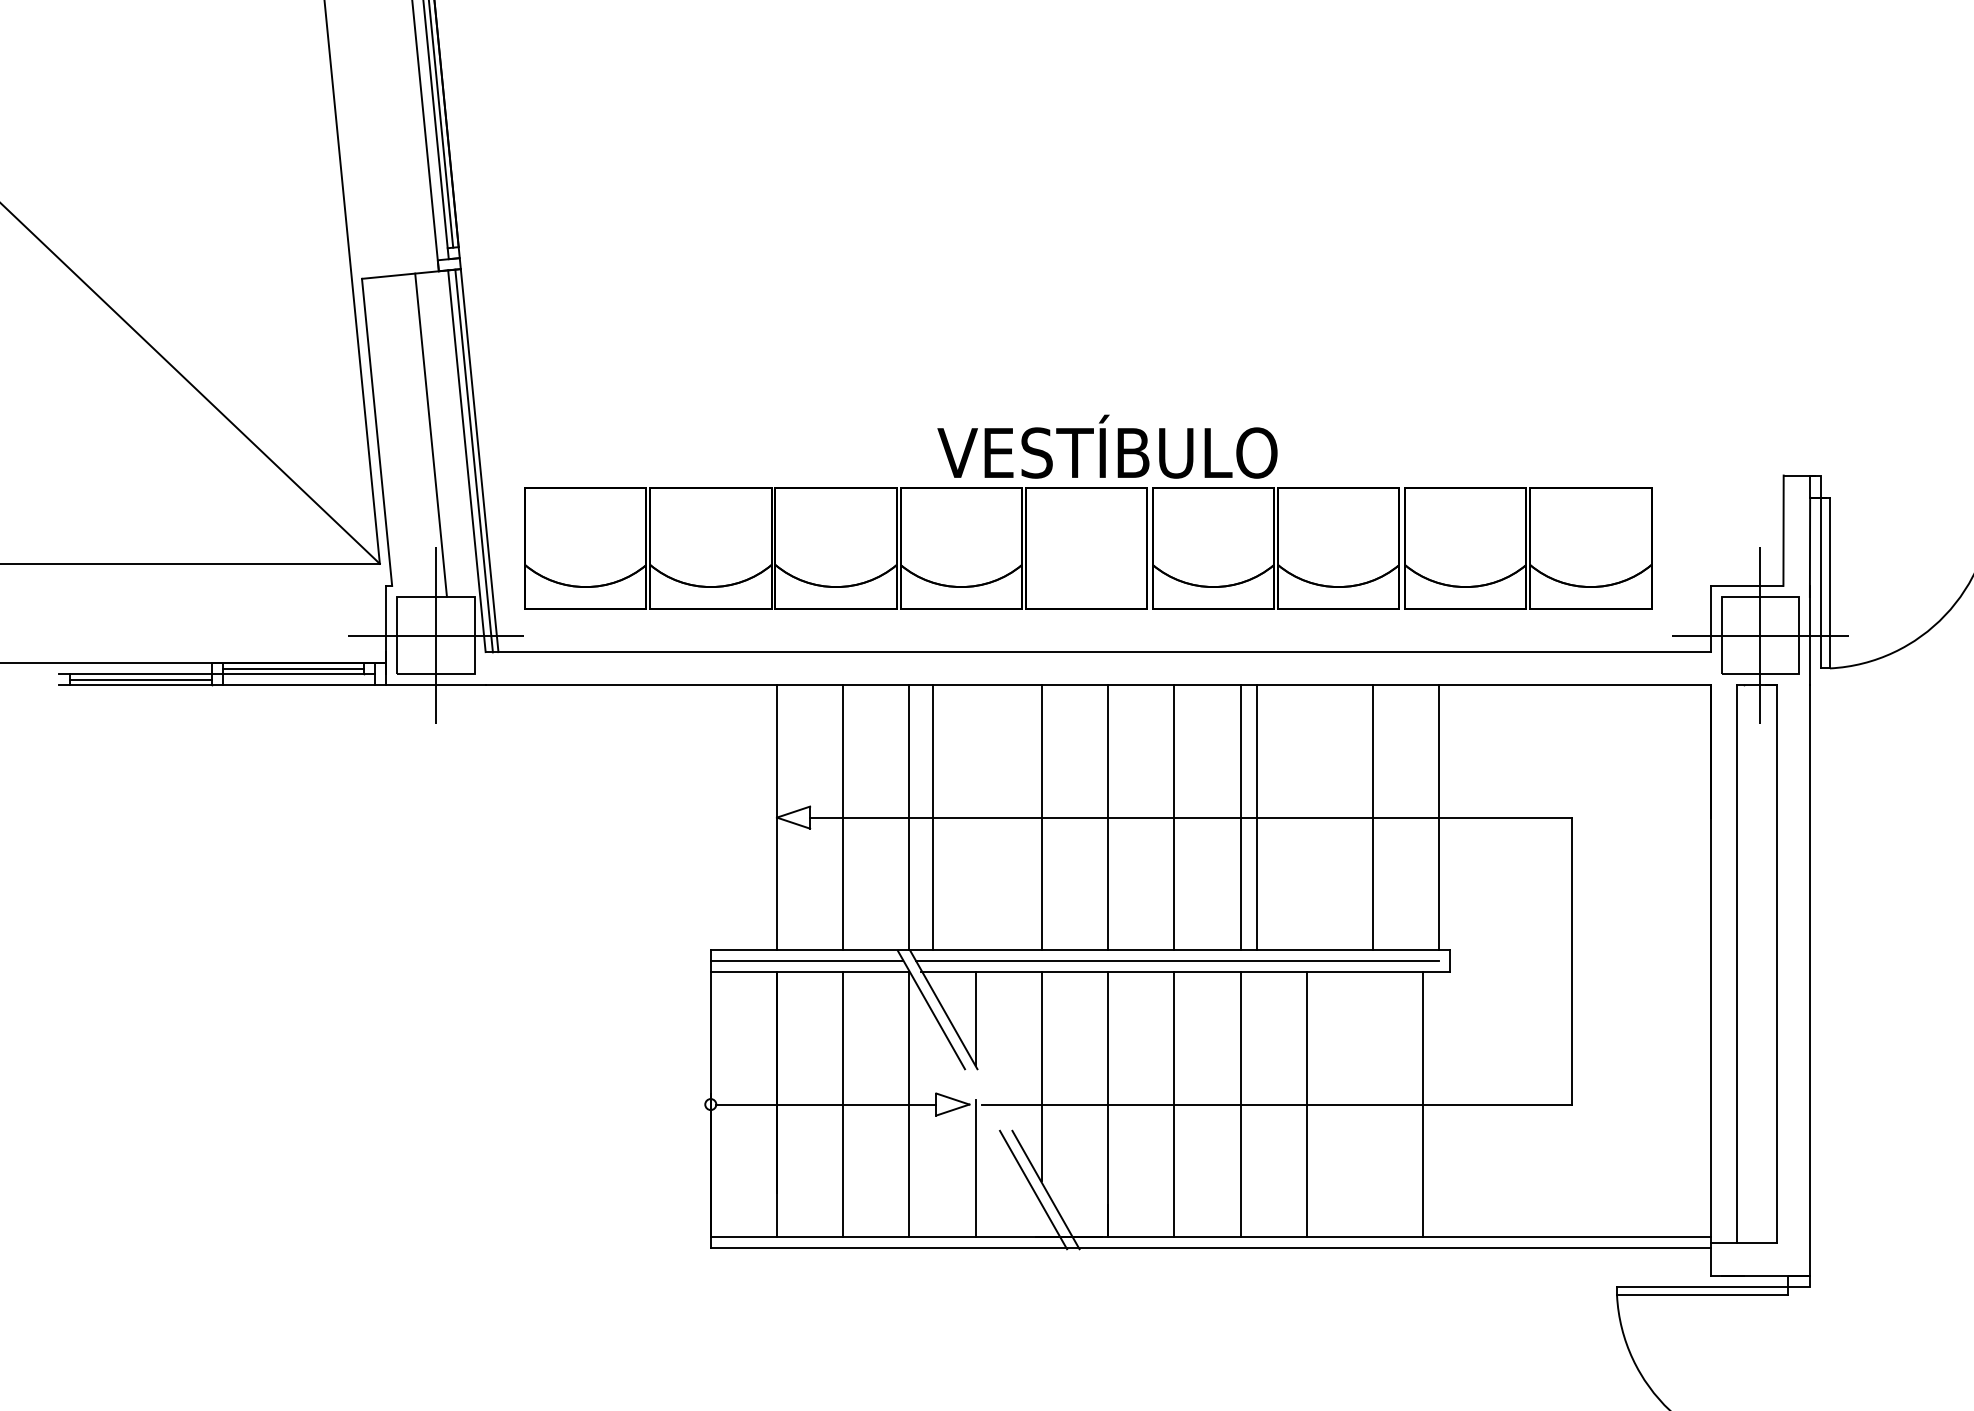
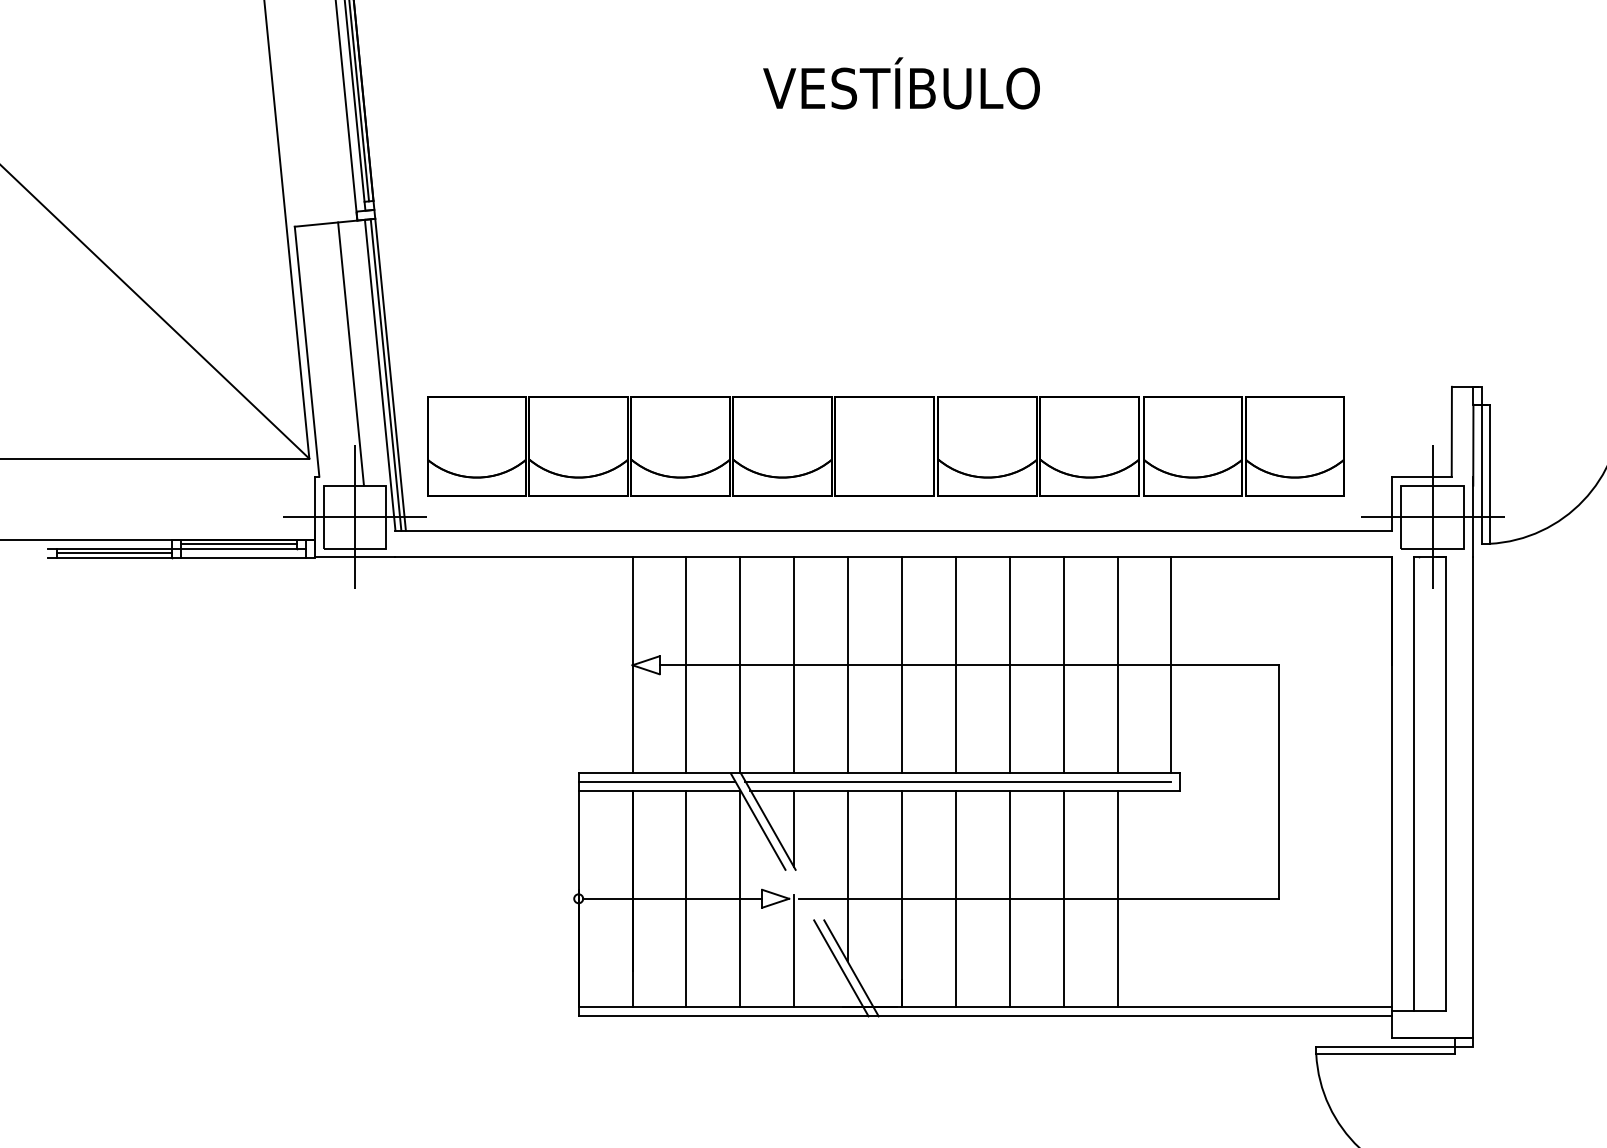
text: (1107, 446) -> (901, 83), moved
line: (932, 817) -> (794, 665), moved
line: (1256, 817) -> (1063, 665), moved
line: (1422, 1104) -> (1117, 898), moved

